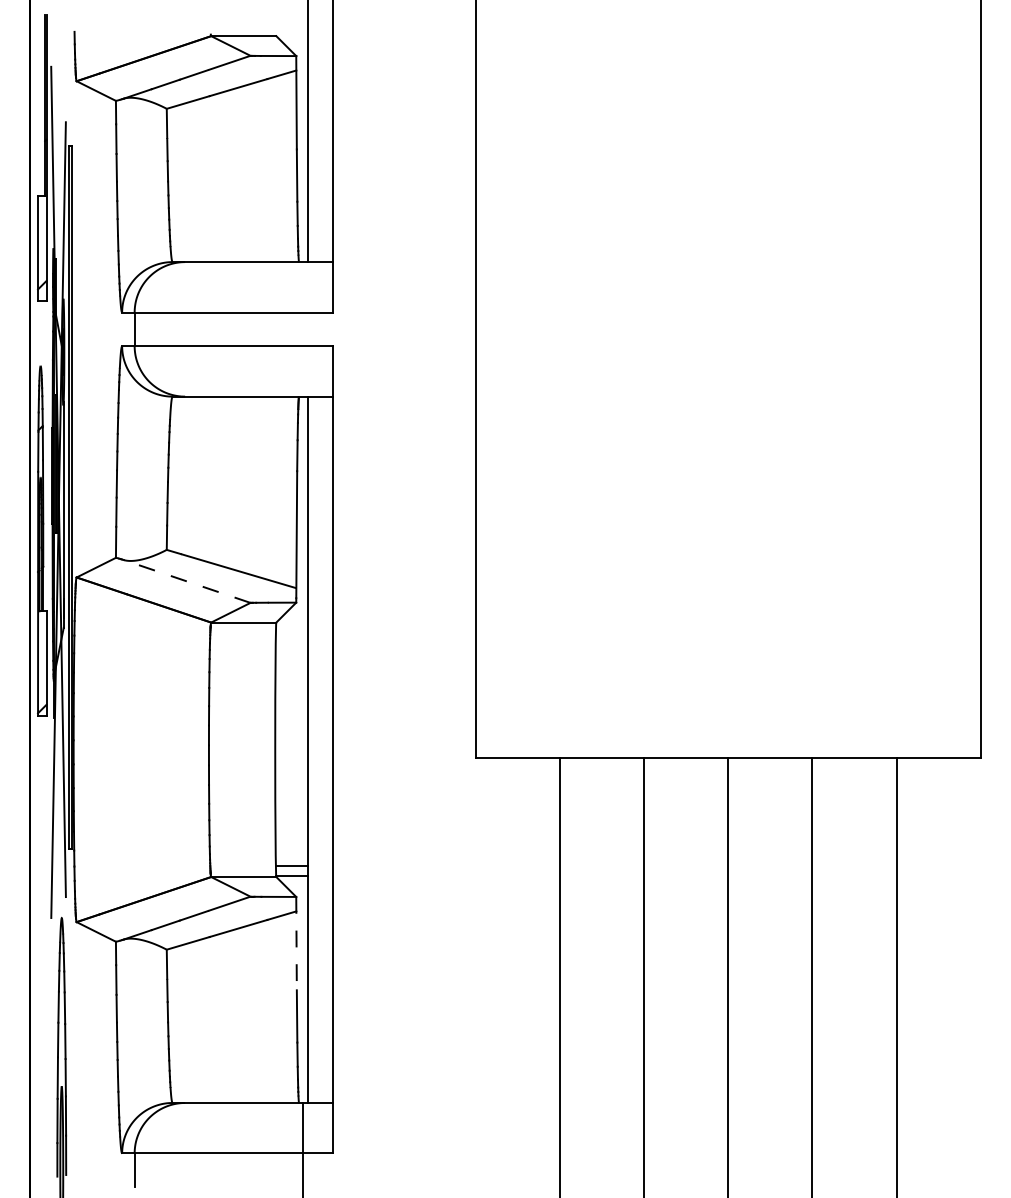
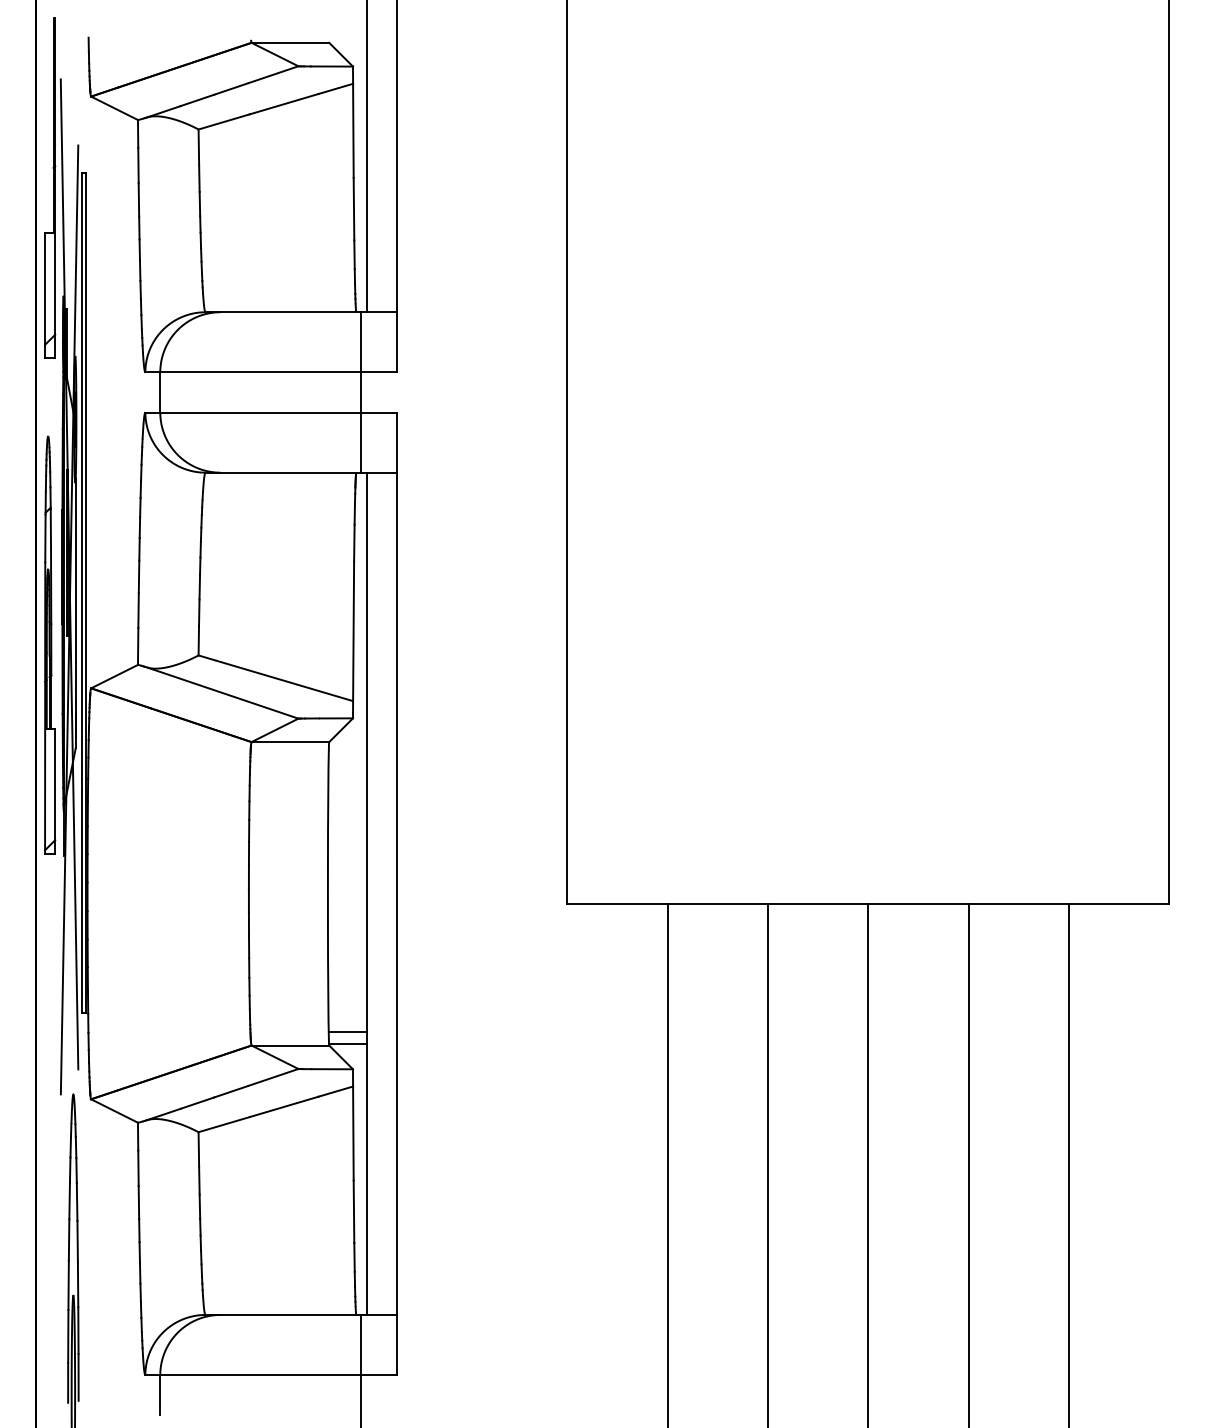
line: (302, 329) -> (360, 392), added
line: (186, 580) -> (222, 692), dashed -> solid
line: (296, 943) -> (353, 1124), dashed -> solid

